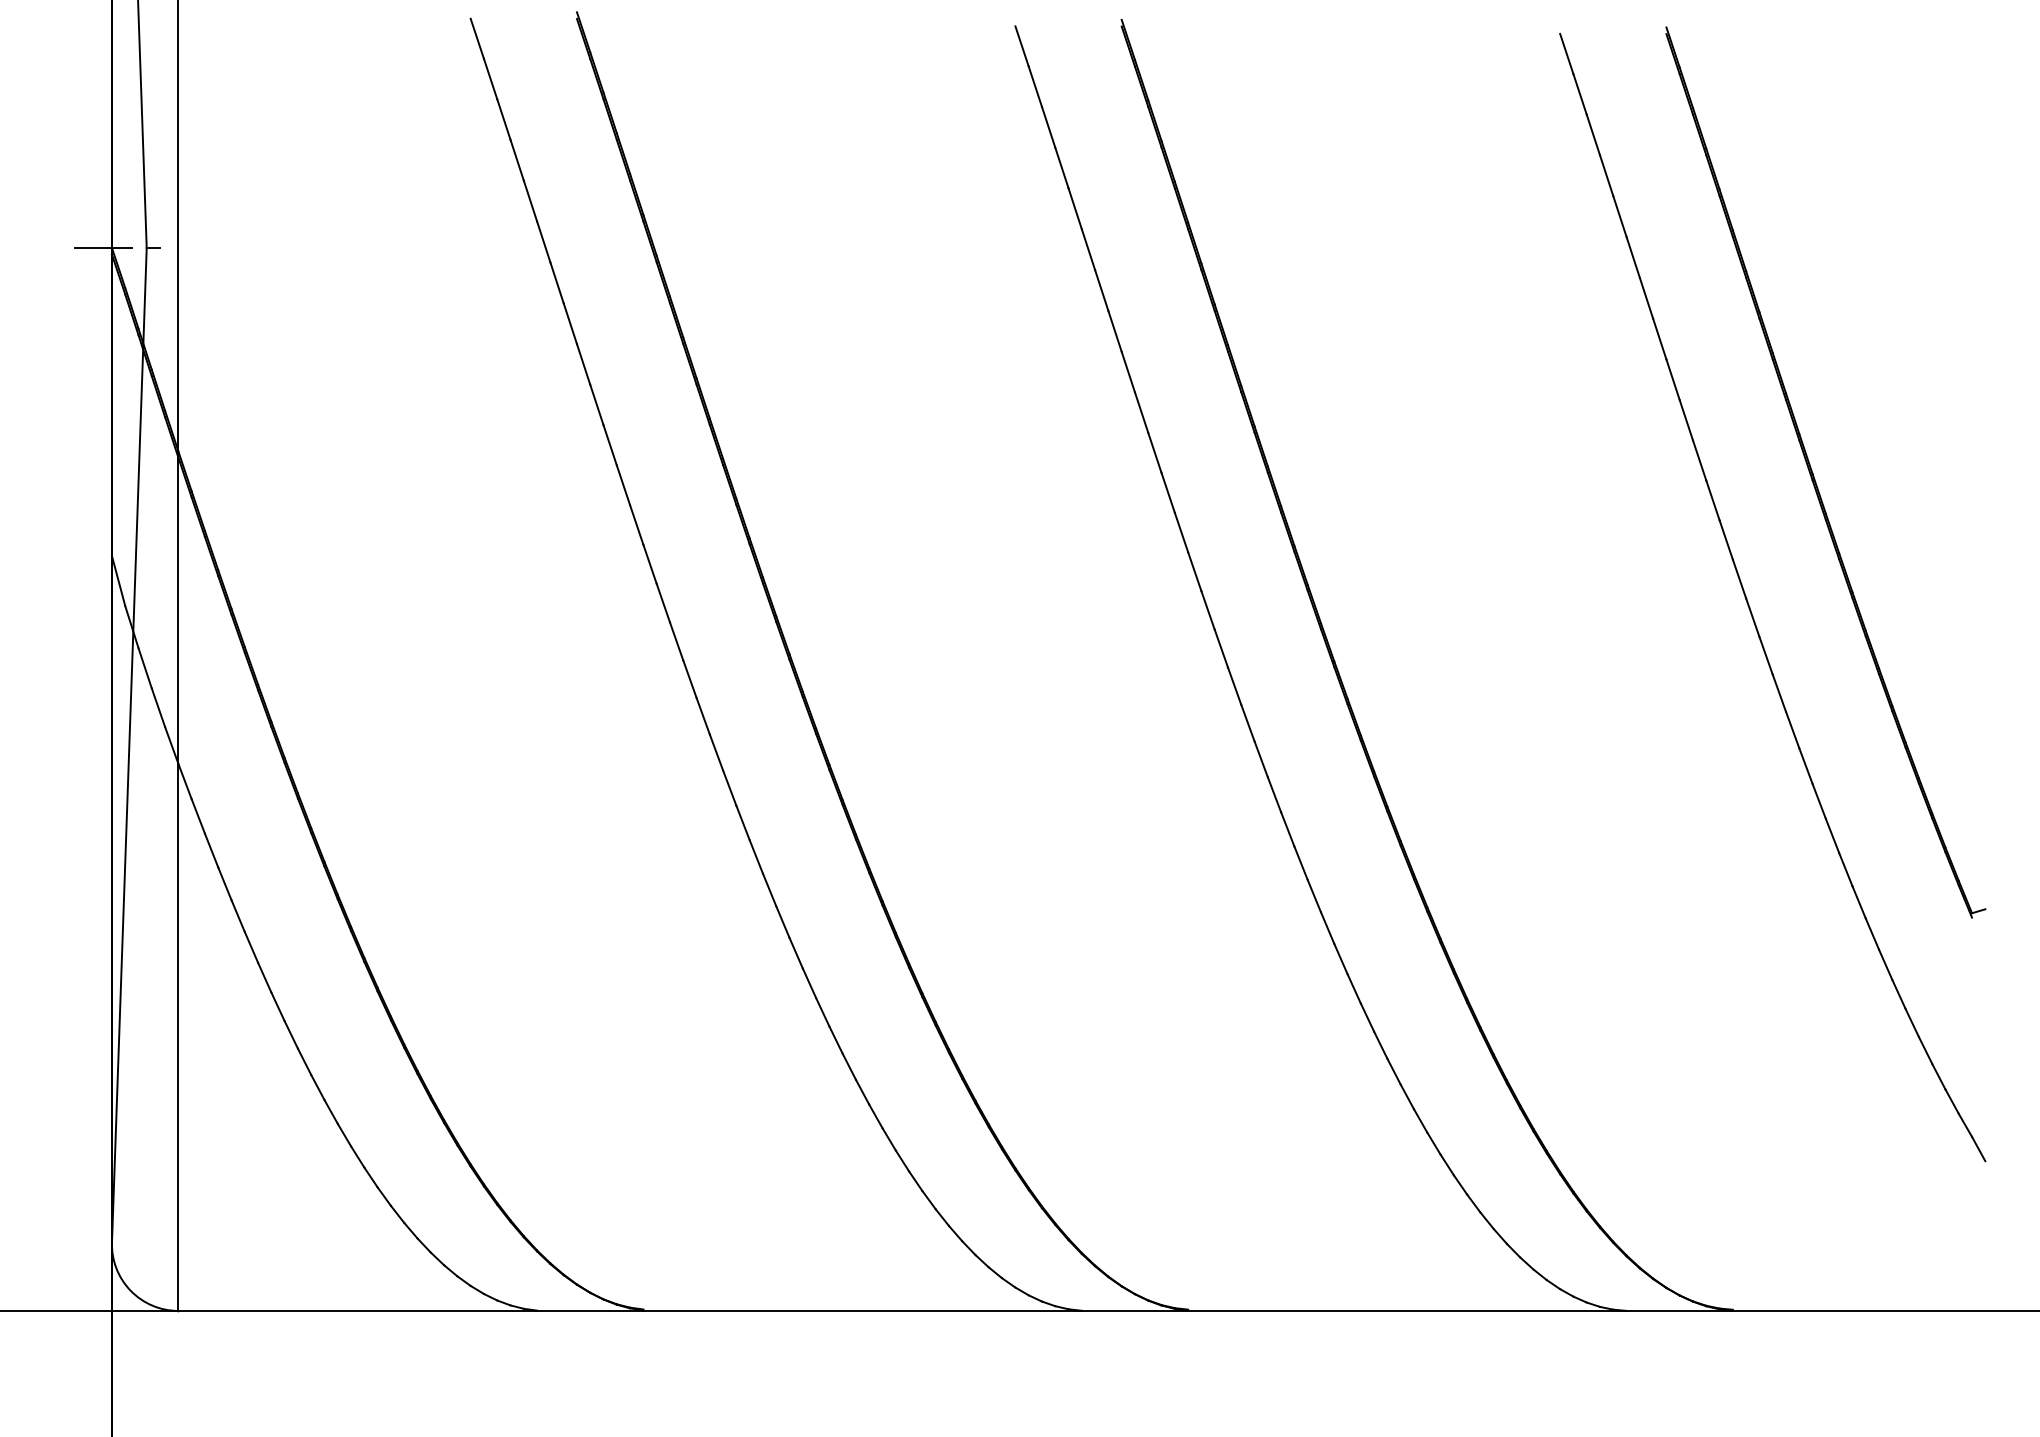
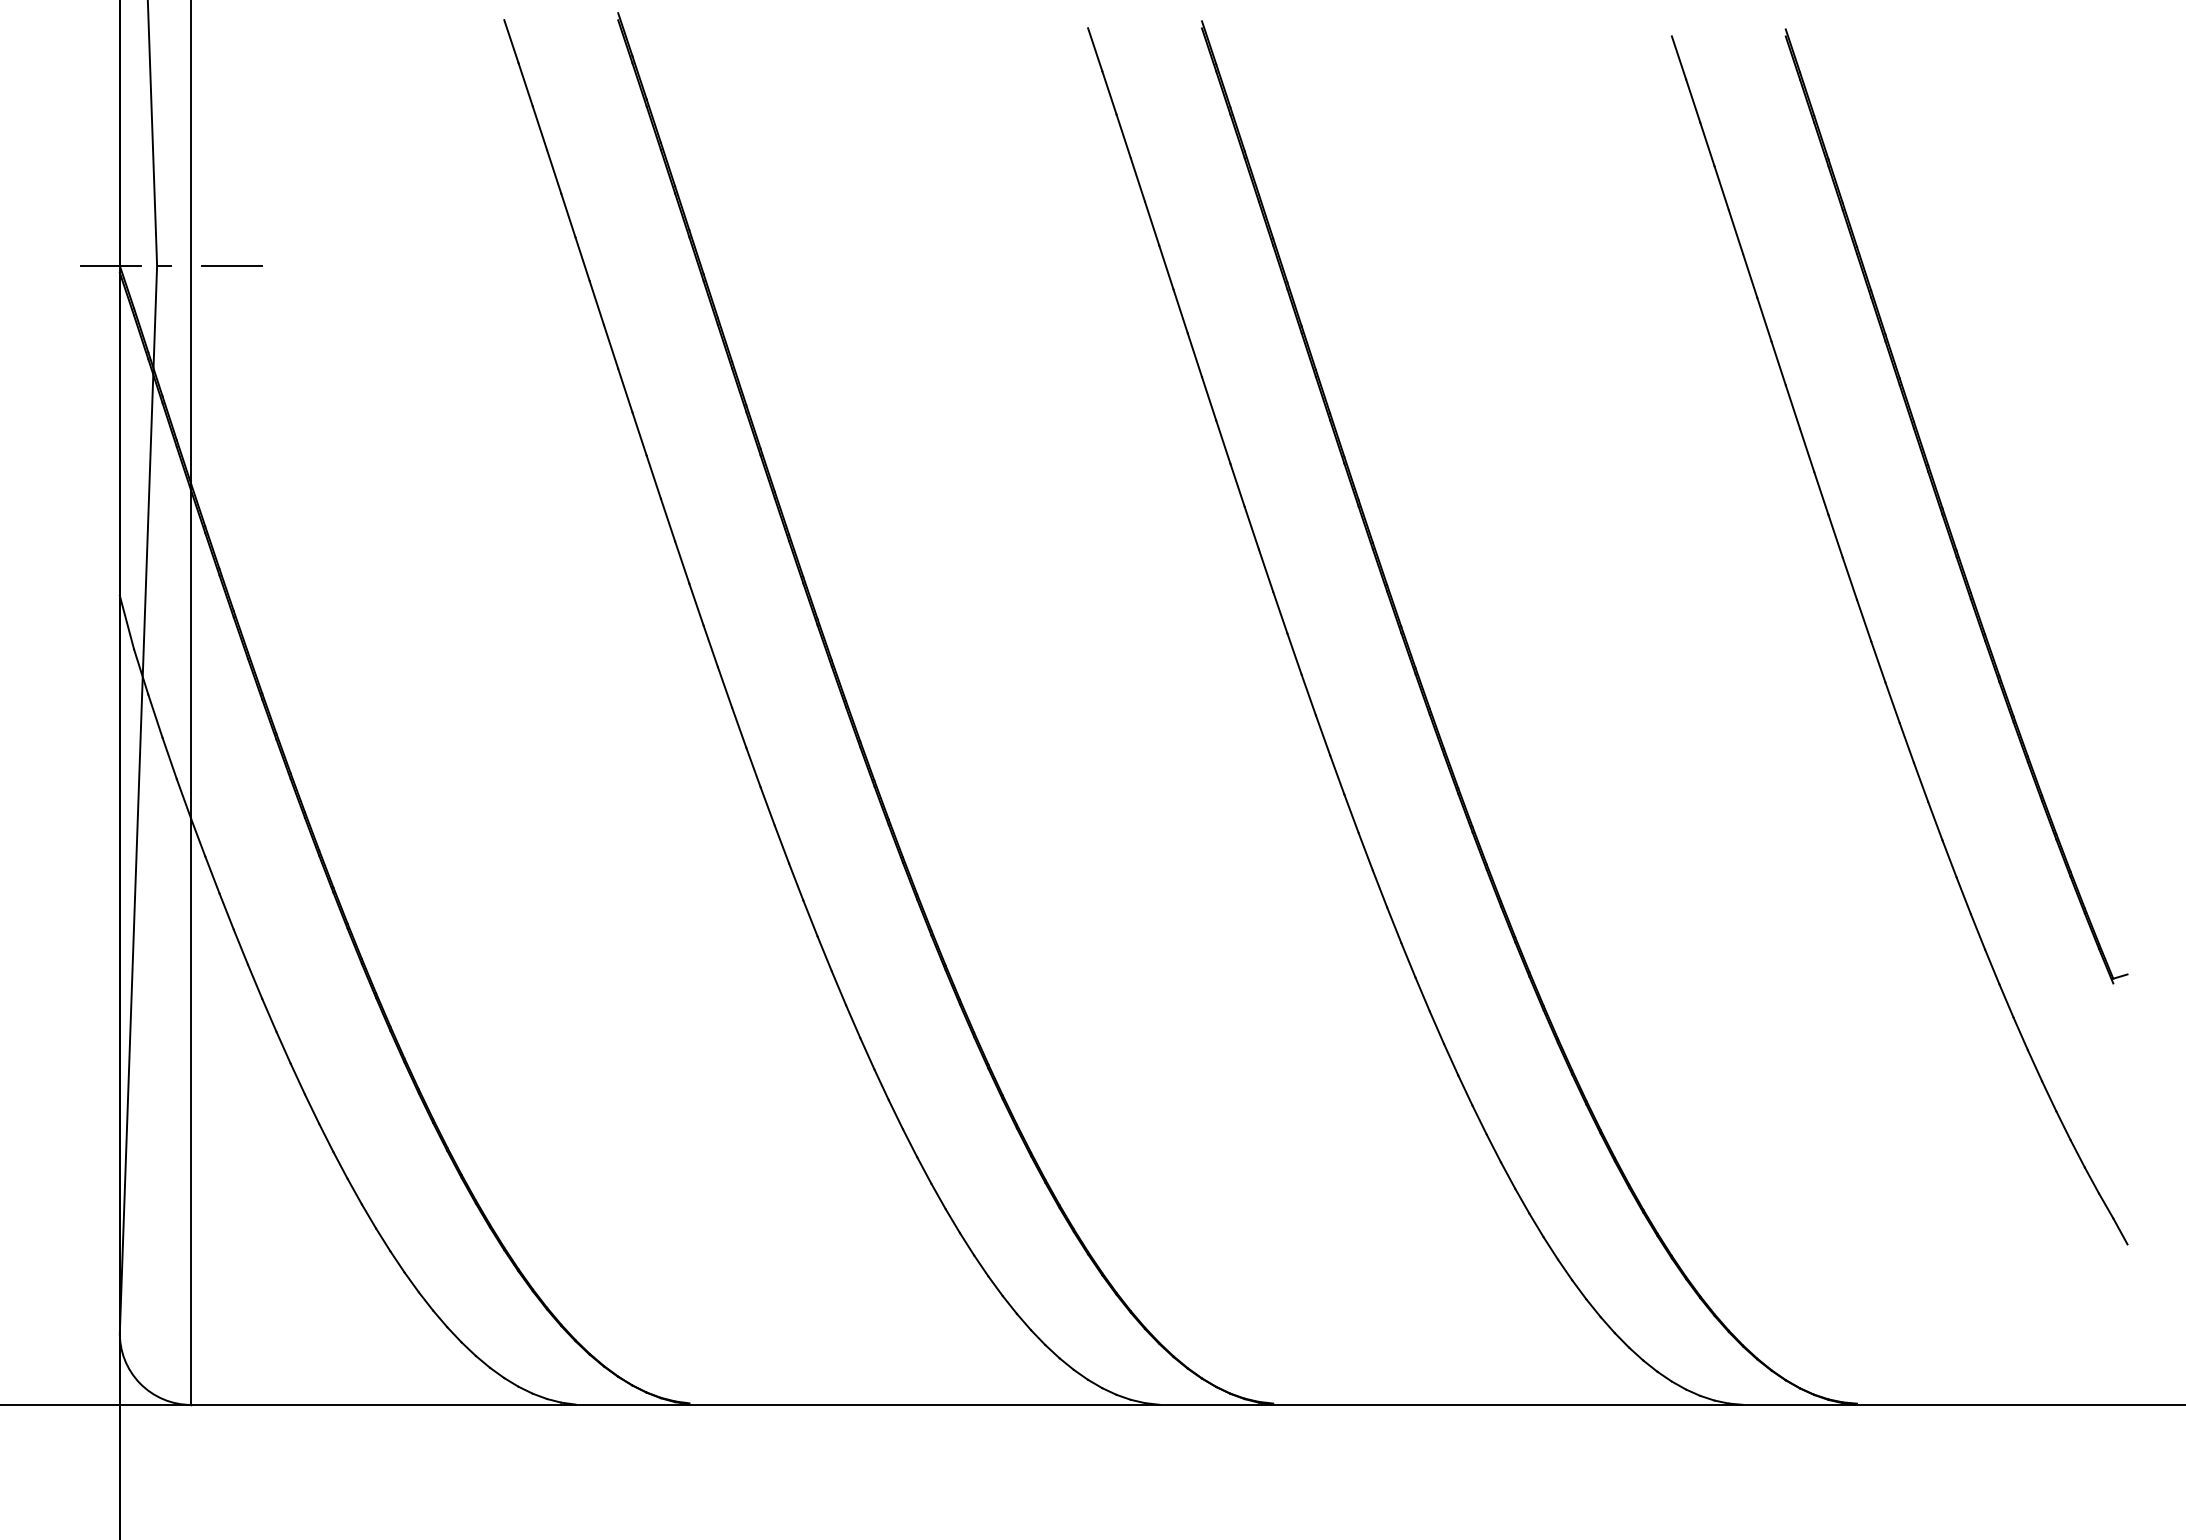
line: (216, 247) -> (231, 265), added

